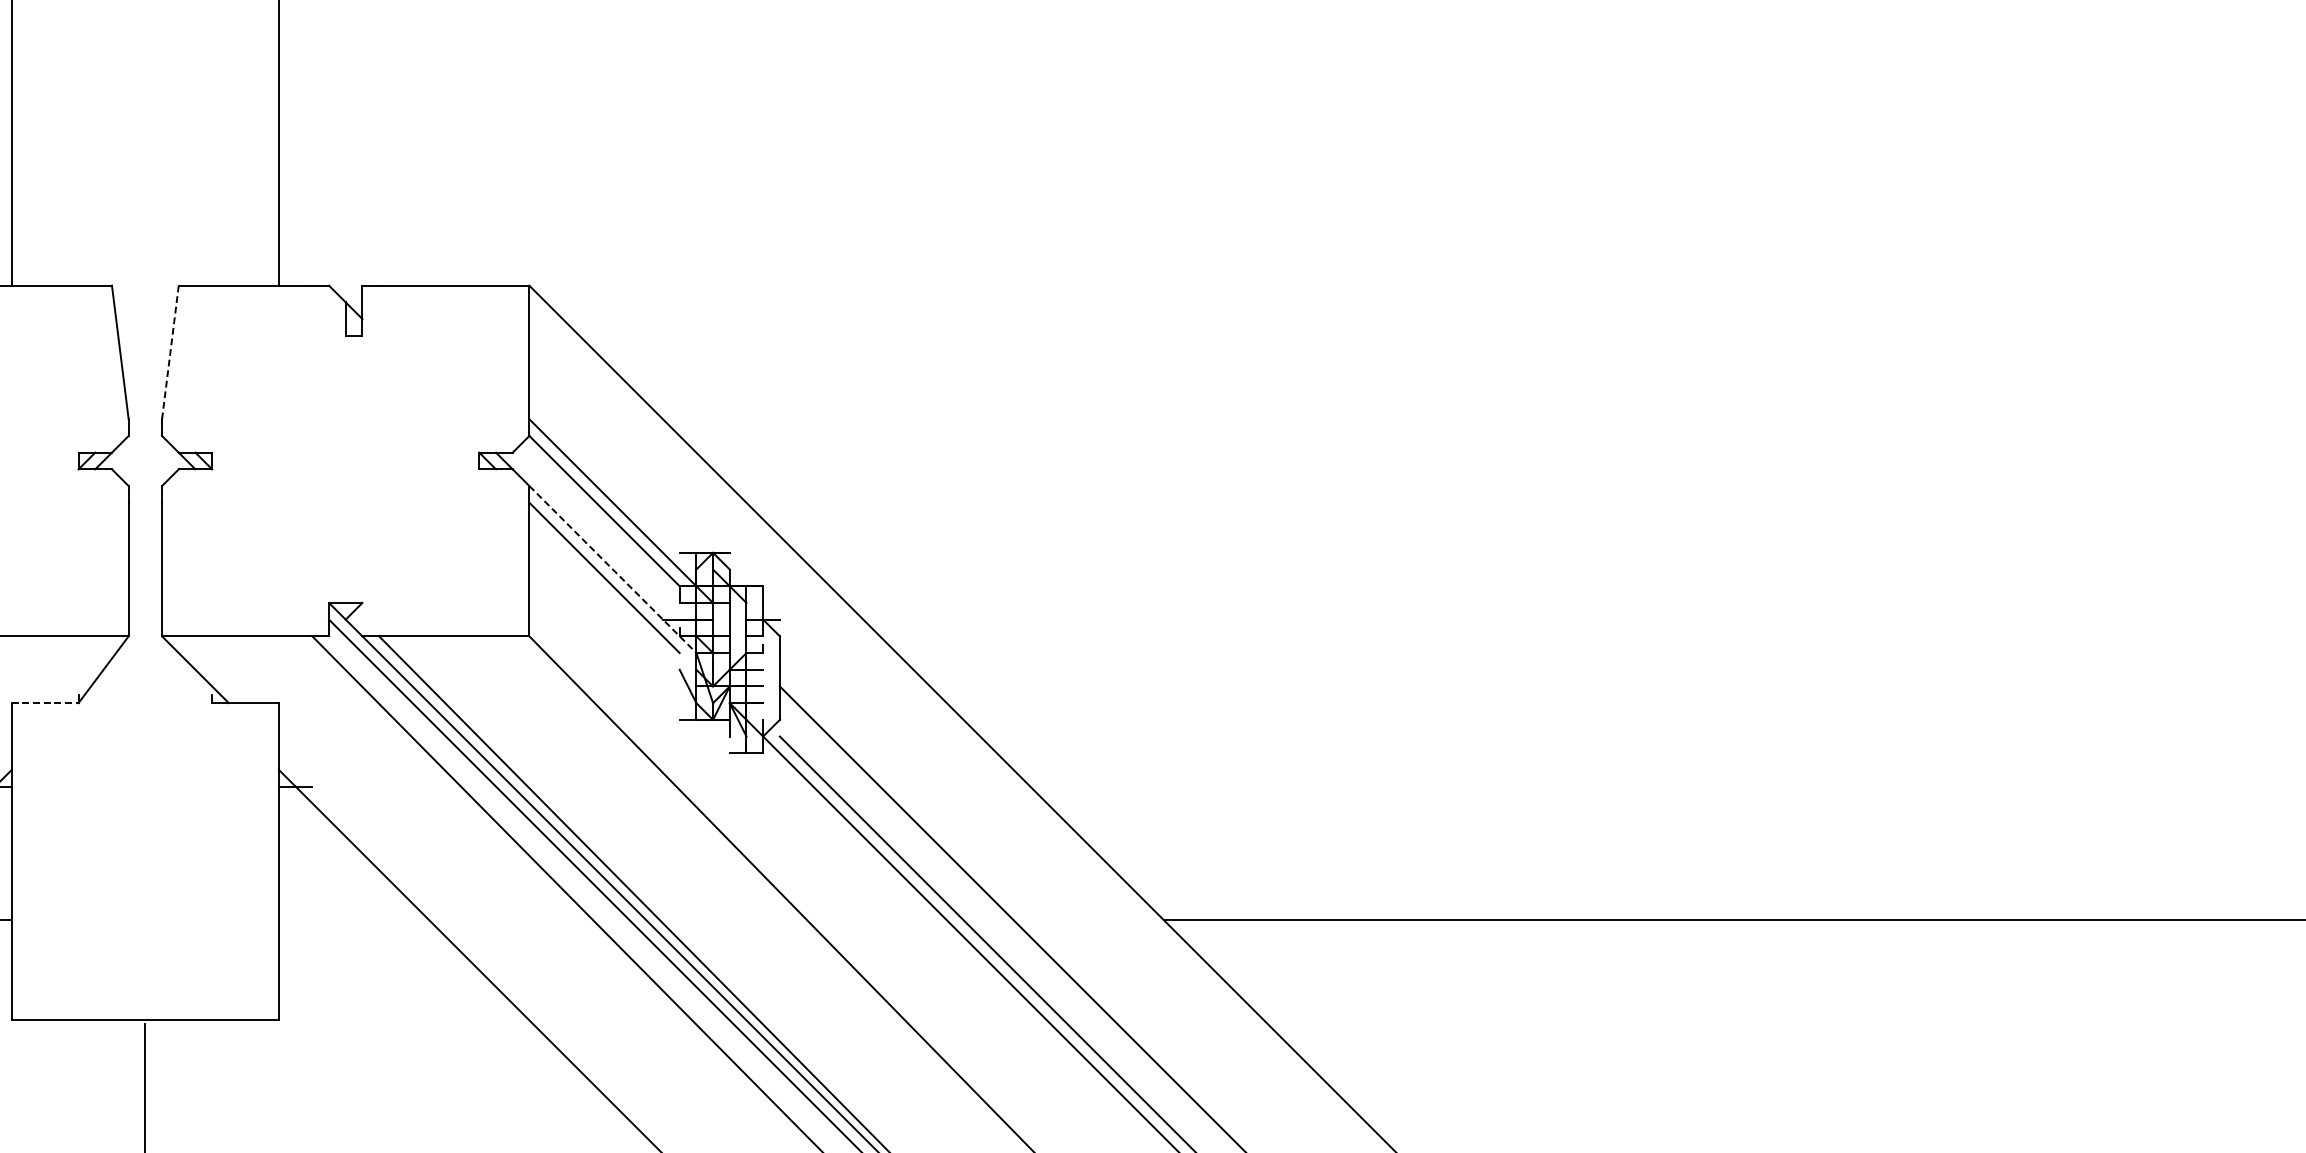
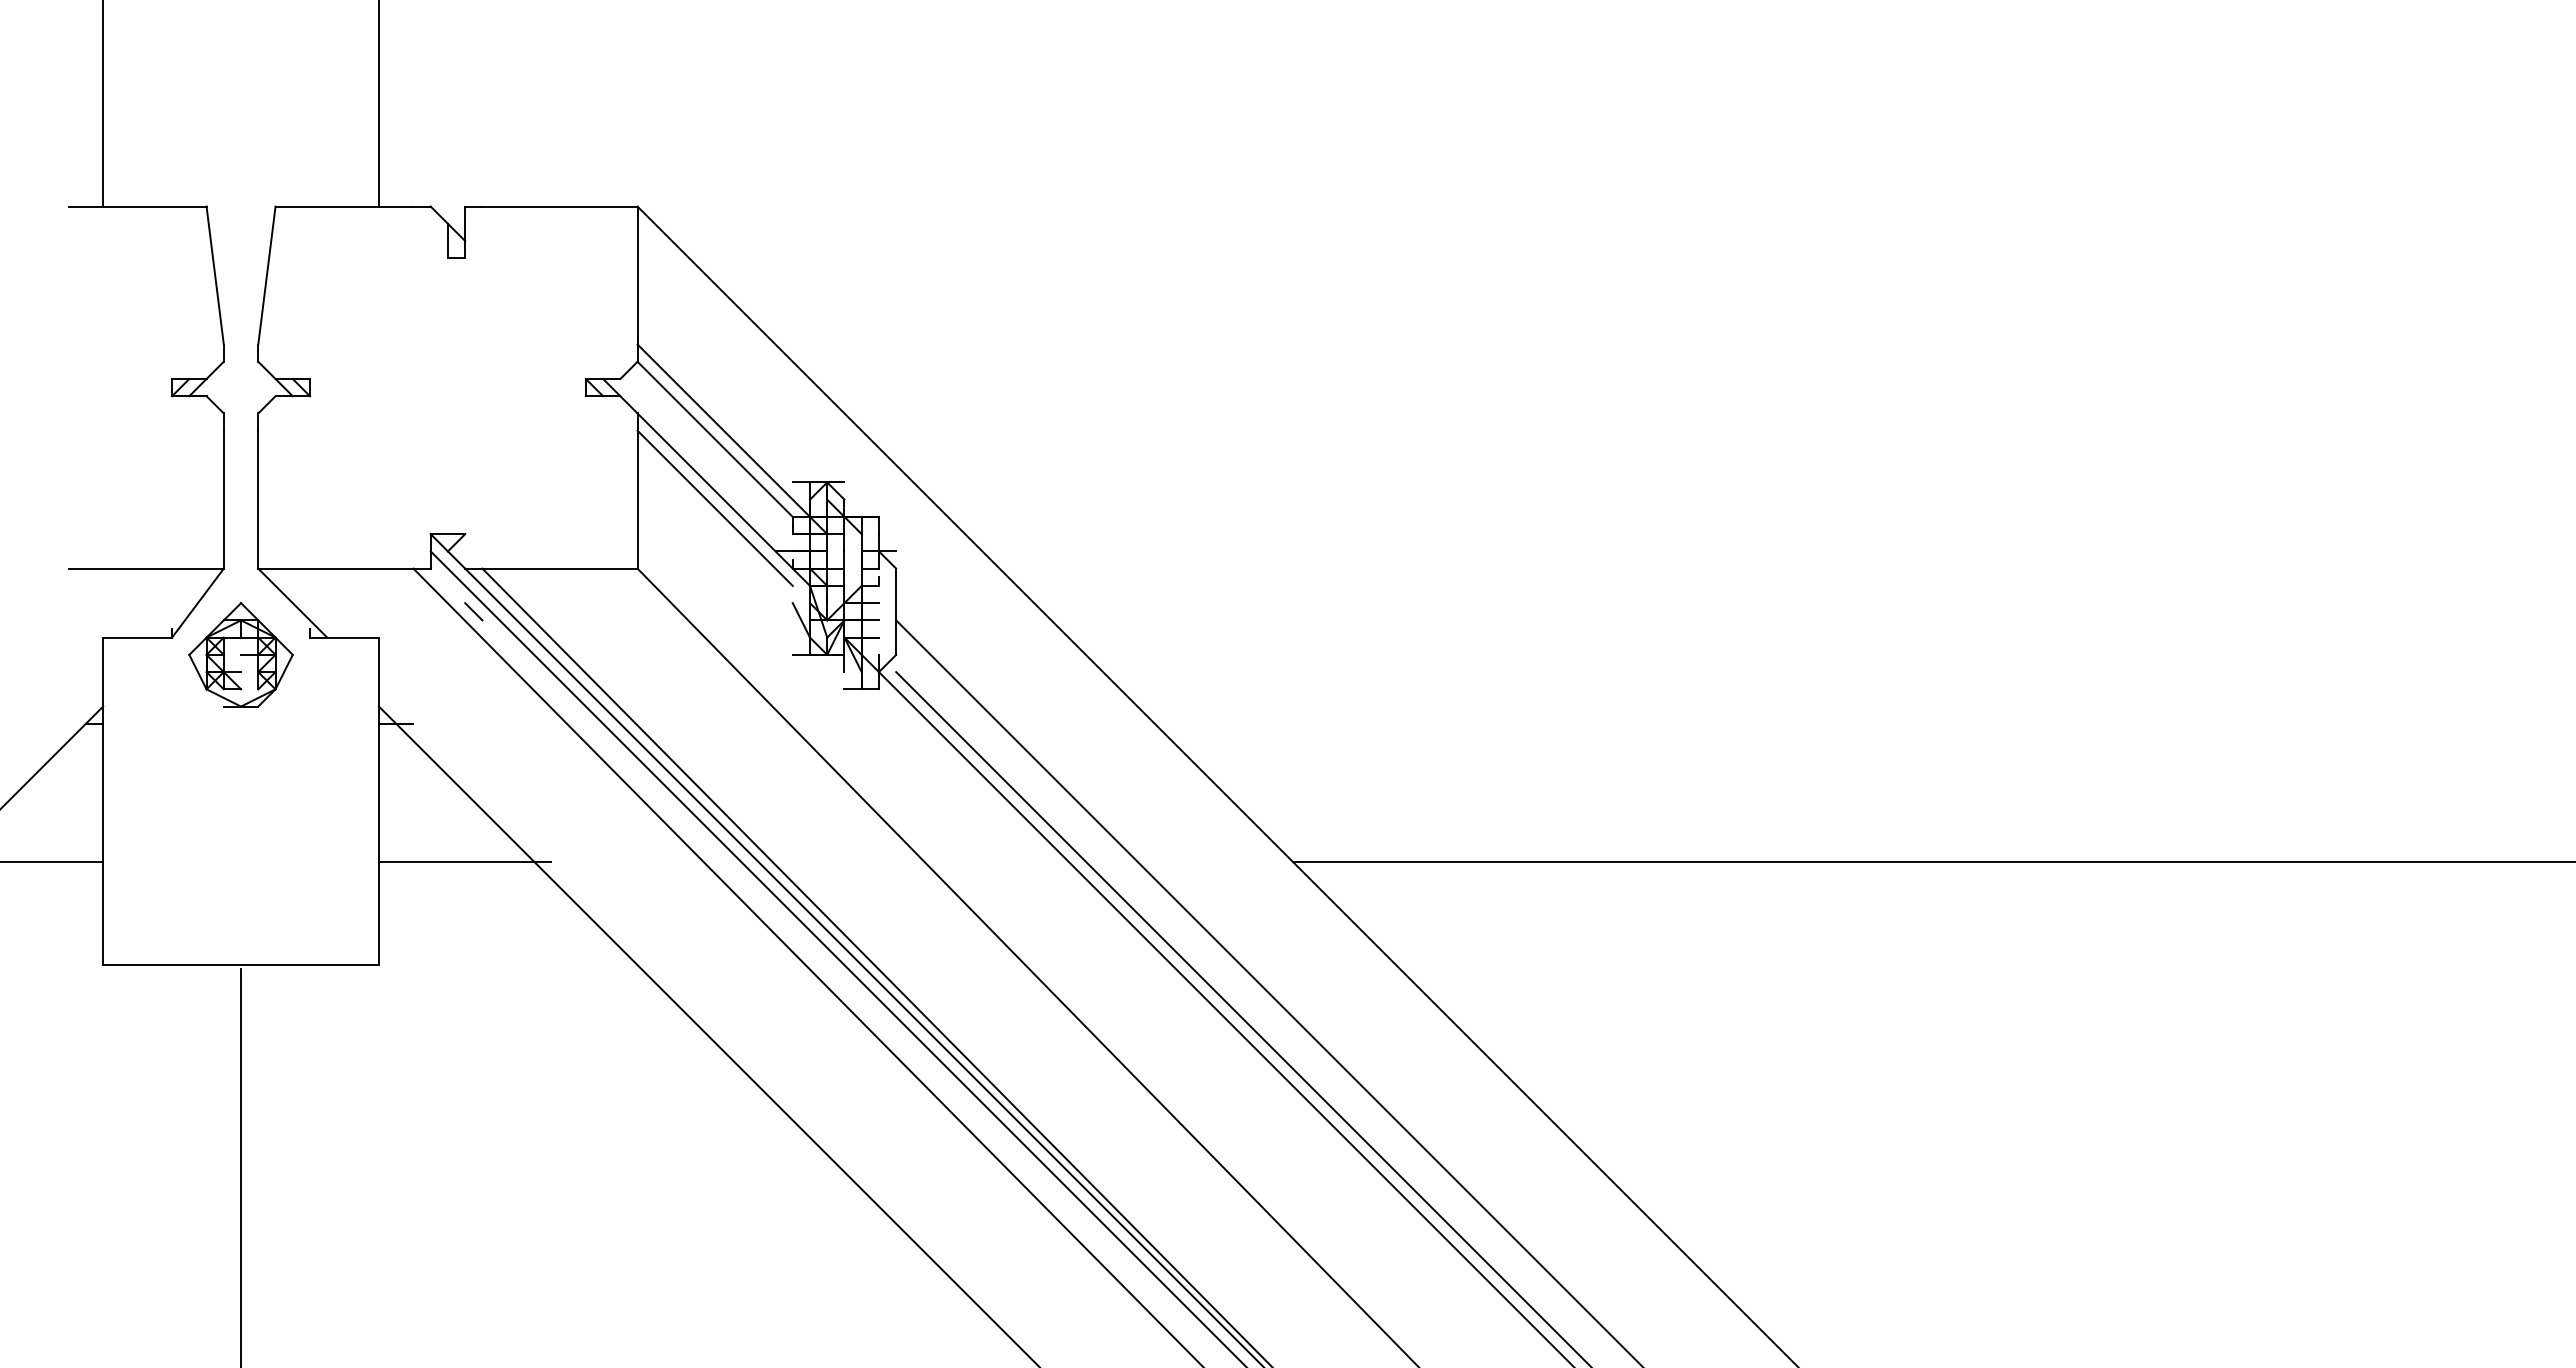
line: (170, 353) -> (266, 276), dashed -> solid
line: (612, 569) -> (723, 499), dashed -> solid
line: (370, 677) -> (473, 611), added
line: (46, 703) -> (138, 637), dashed -> solid
part: (144, 719) -> (240, 654), added
line: (361, 919) -> (464, 861), added

